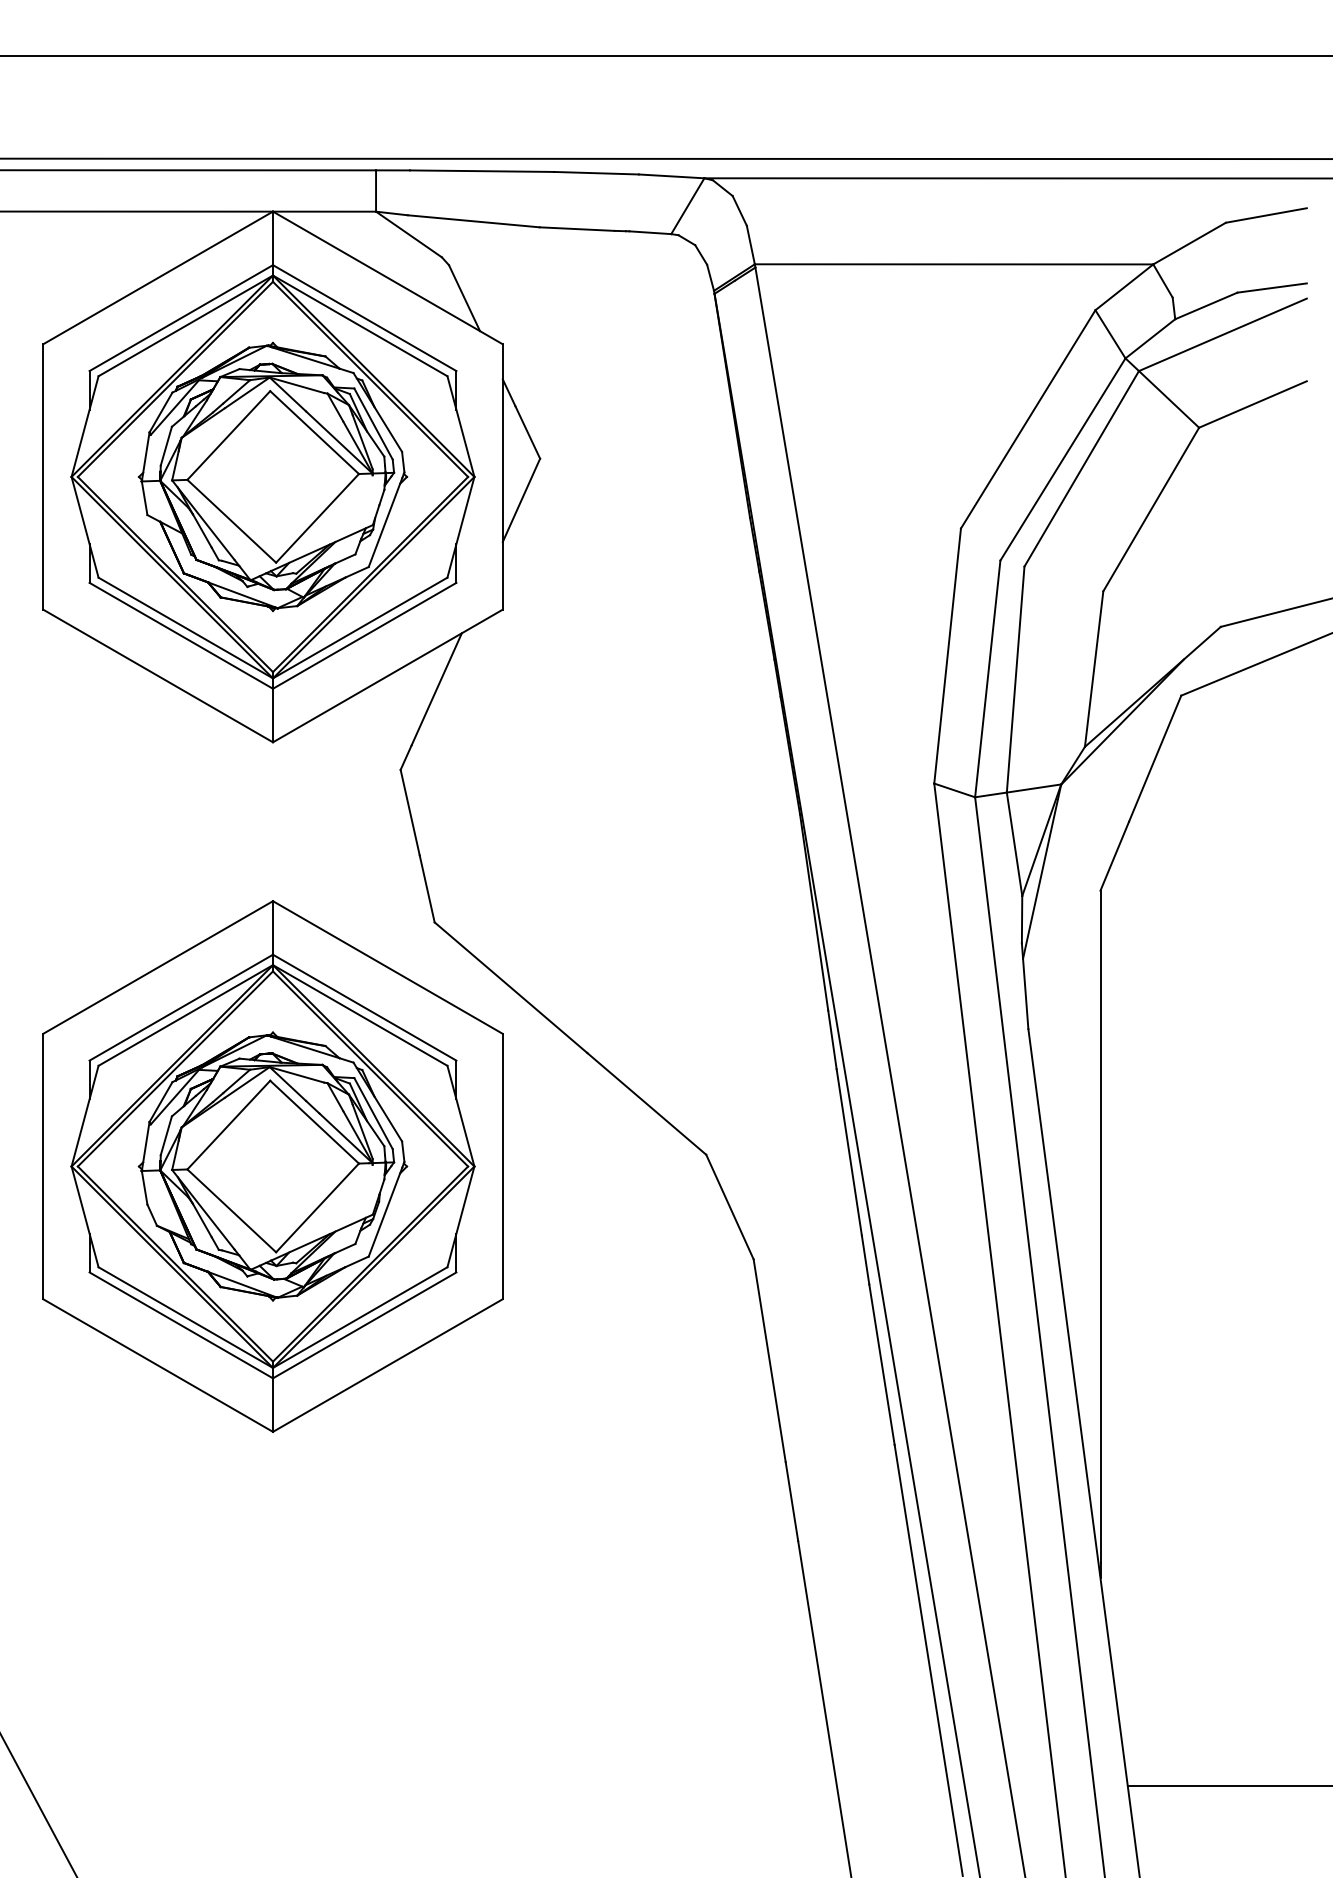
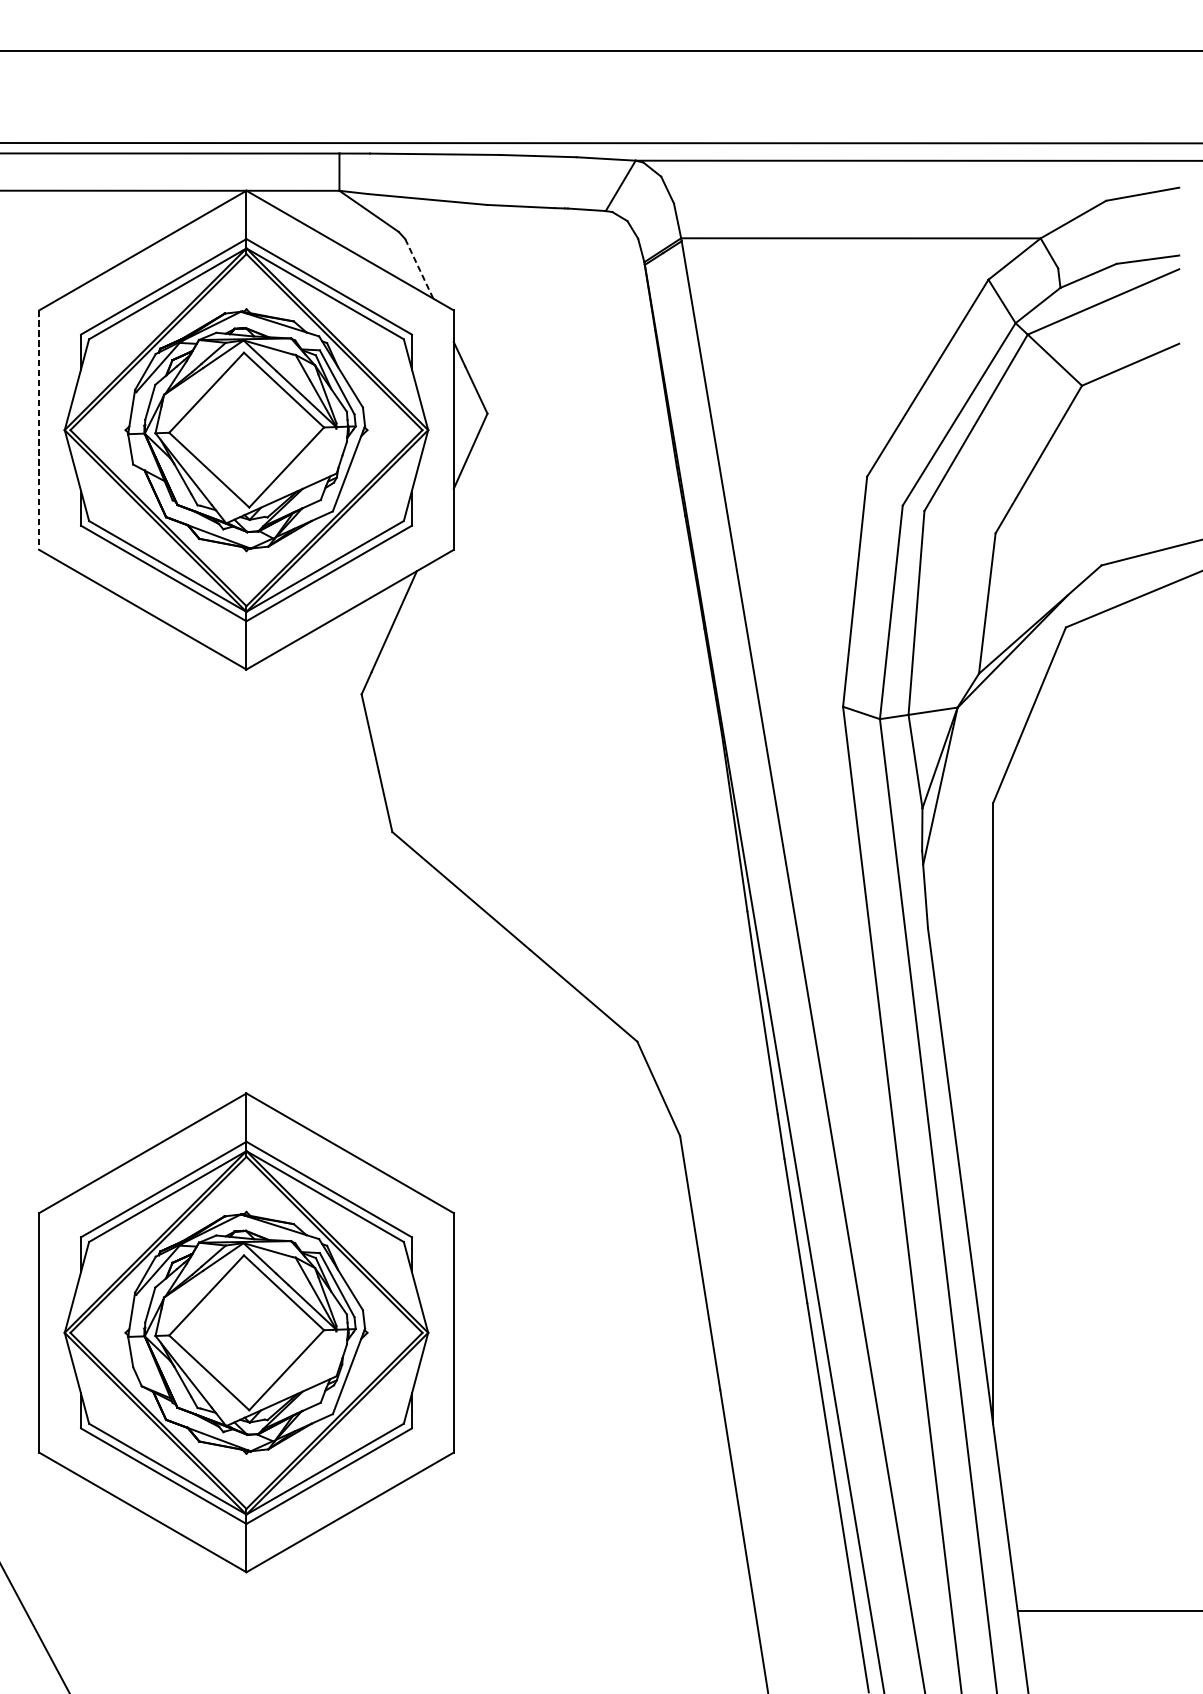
line: (464, 297) -> (419, 268), solid -> dashed
line: (43, 476) -> (39, 429), solid -> dashed
part: (272, 1166) -> (246, 1332), moved

